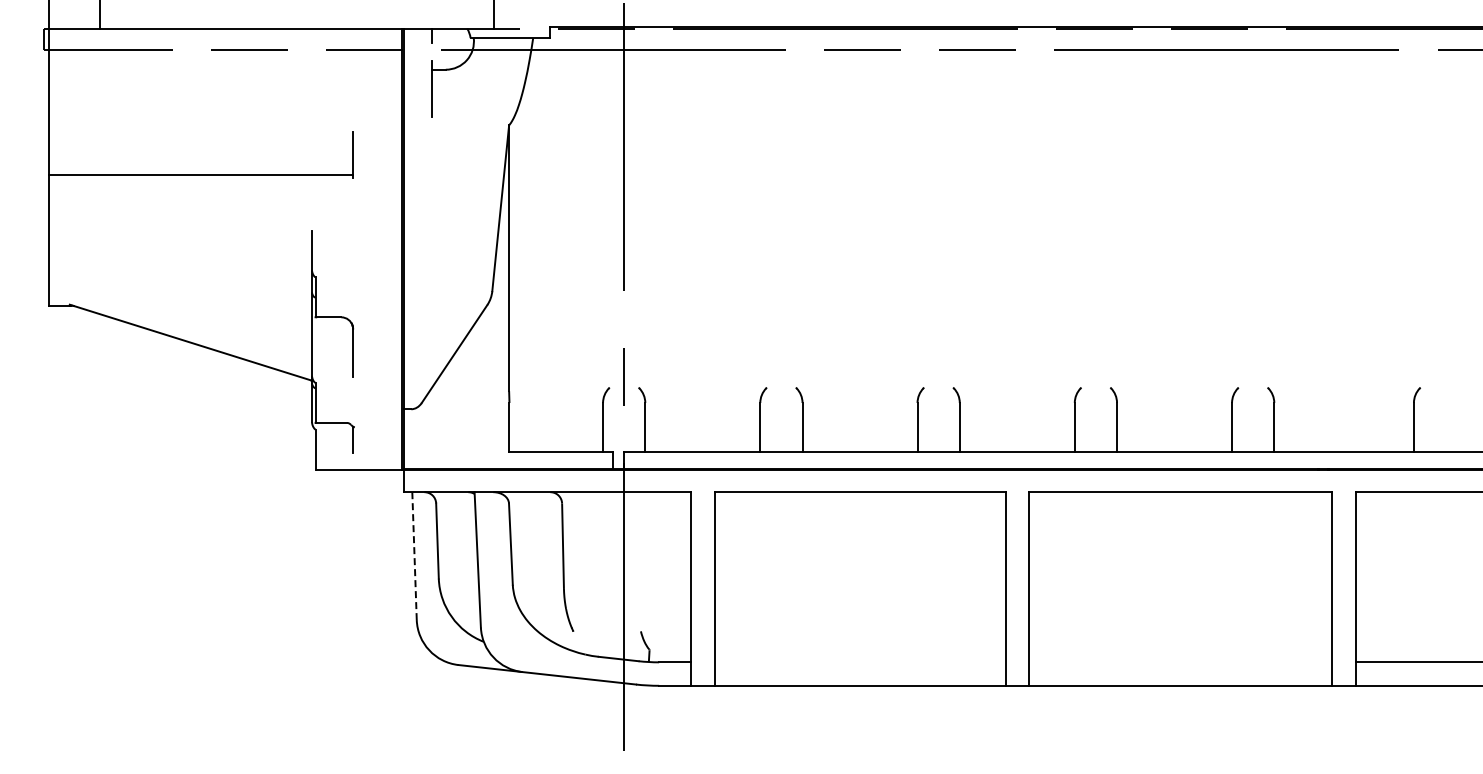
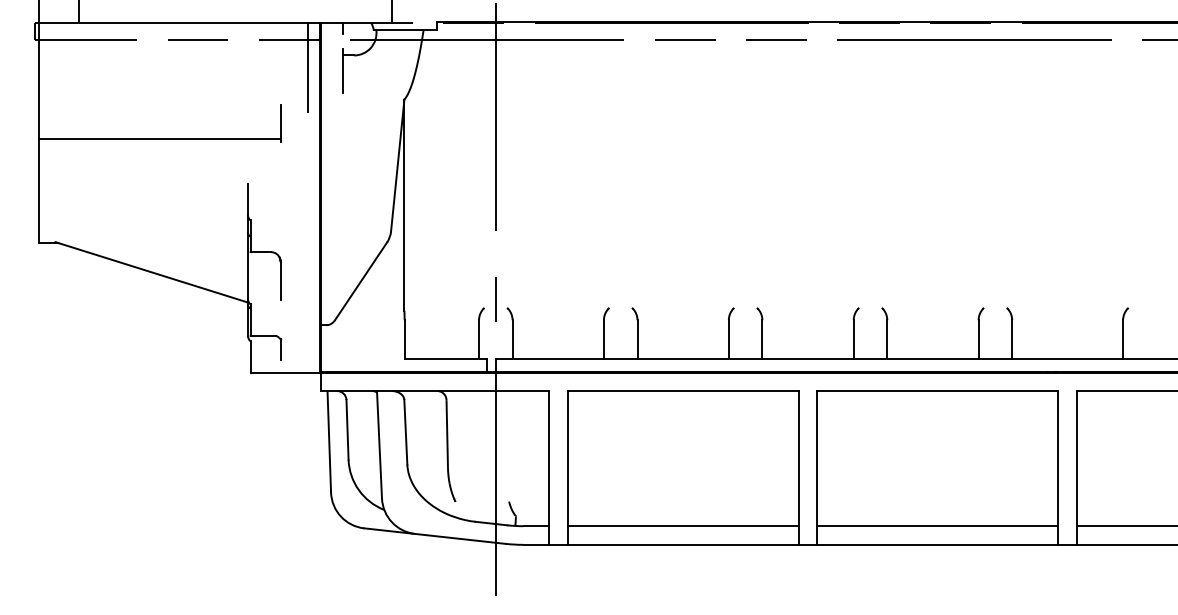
line: (388, 84) -> (308, 67), added
line: (414, 556) -> (329, 442), dashed -> solid
line: (859, 662) -> (682, 526), added
line: (1180, 662) -> (937, 526), added

